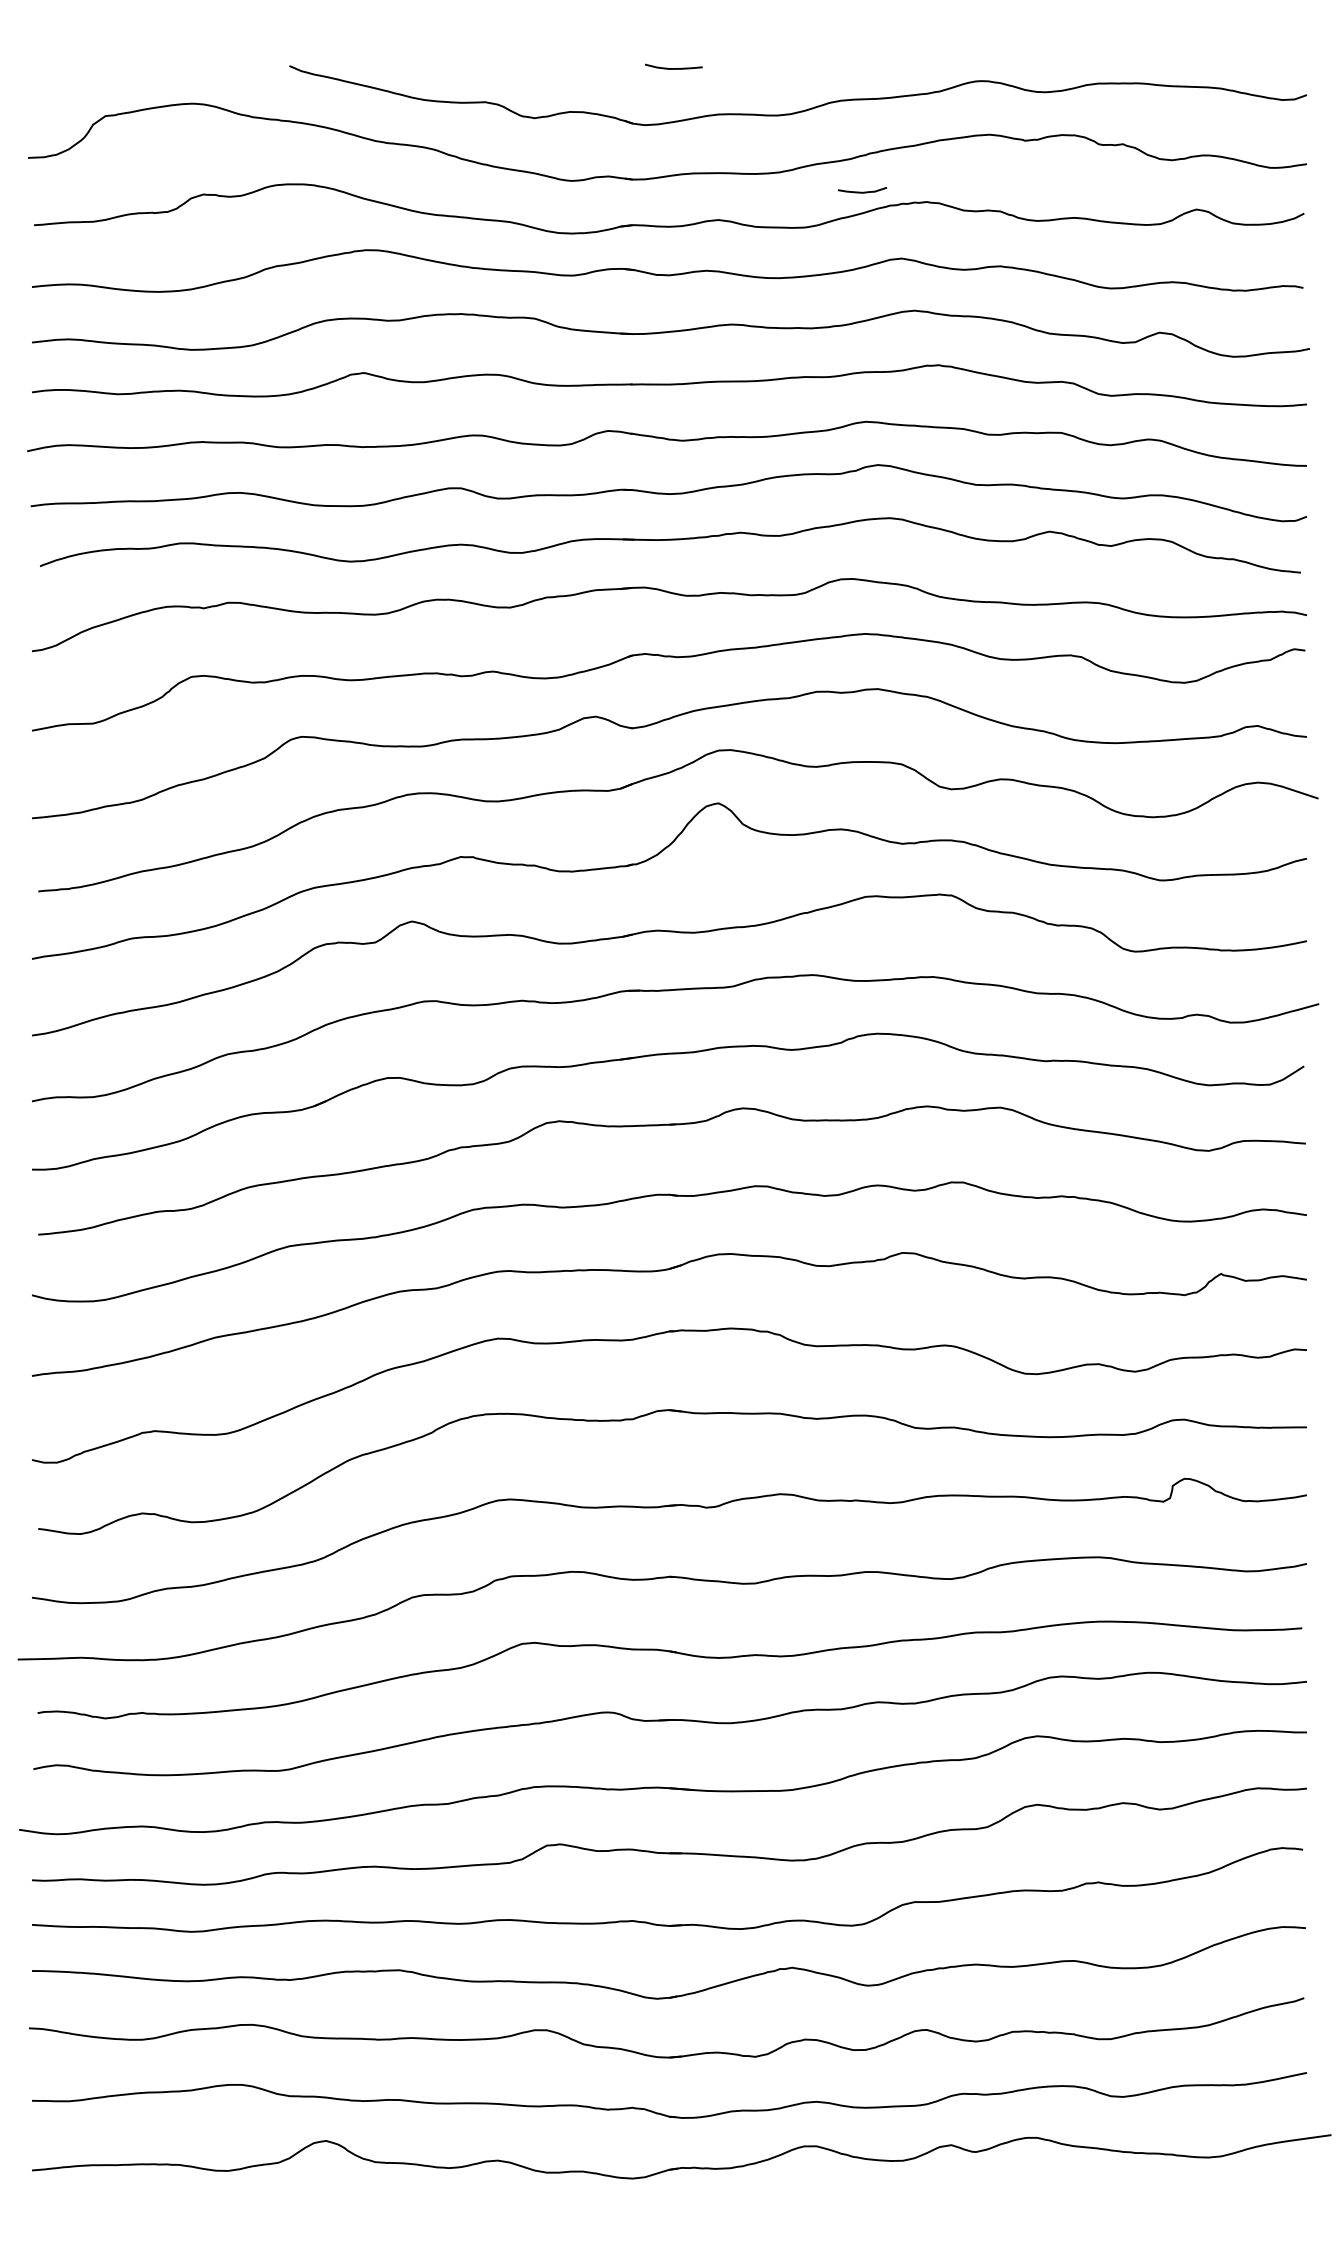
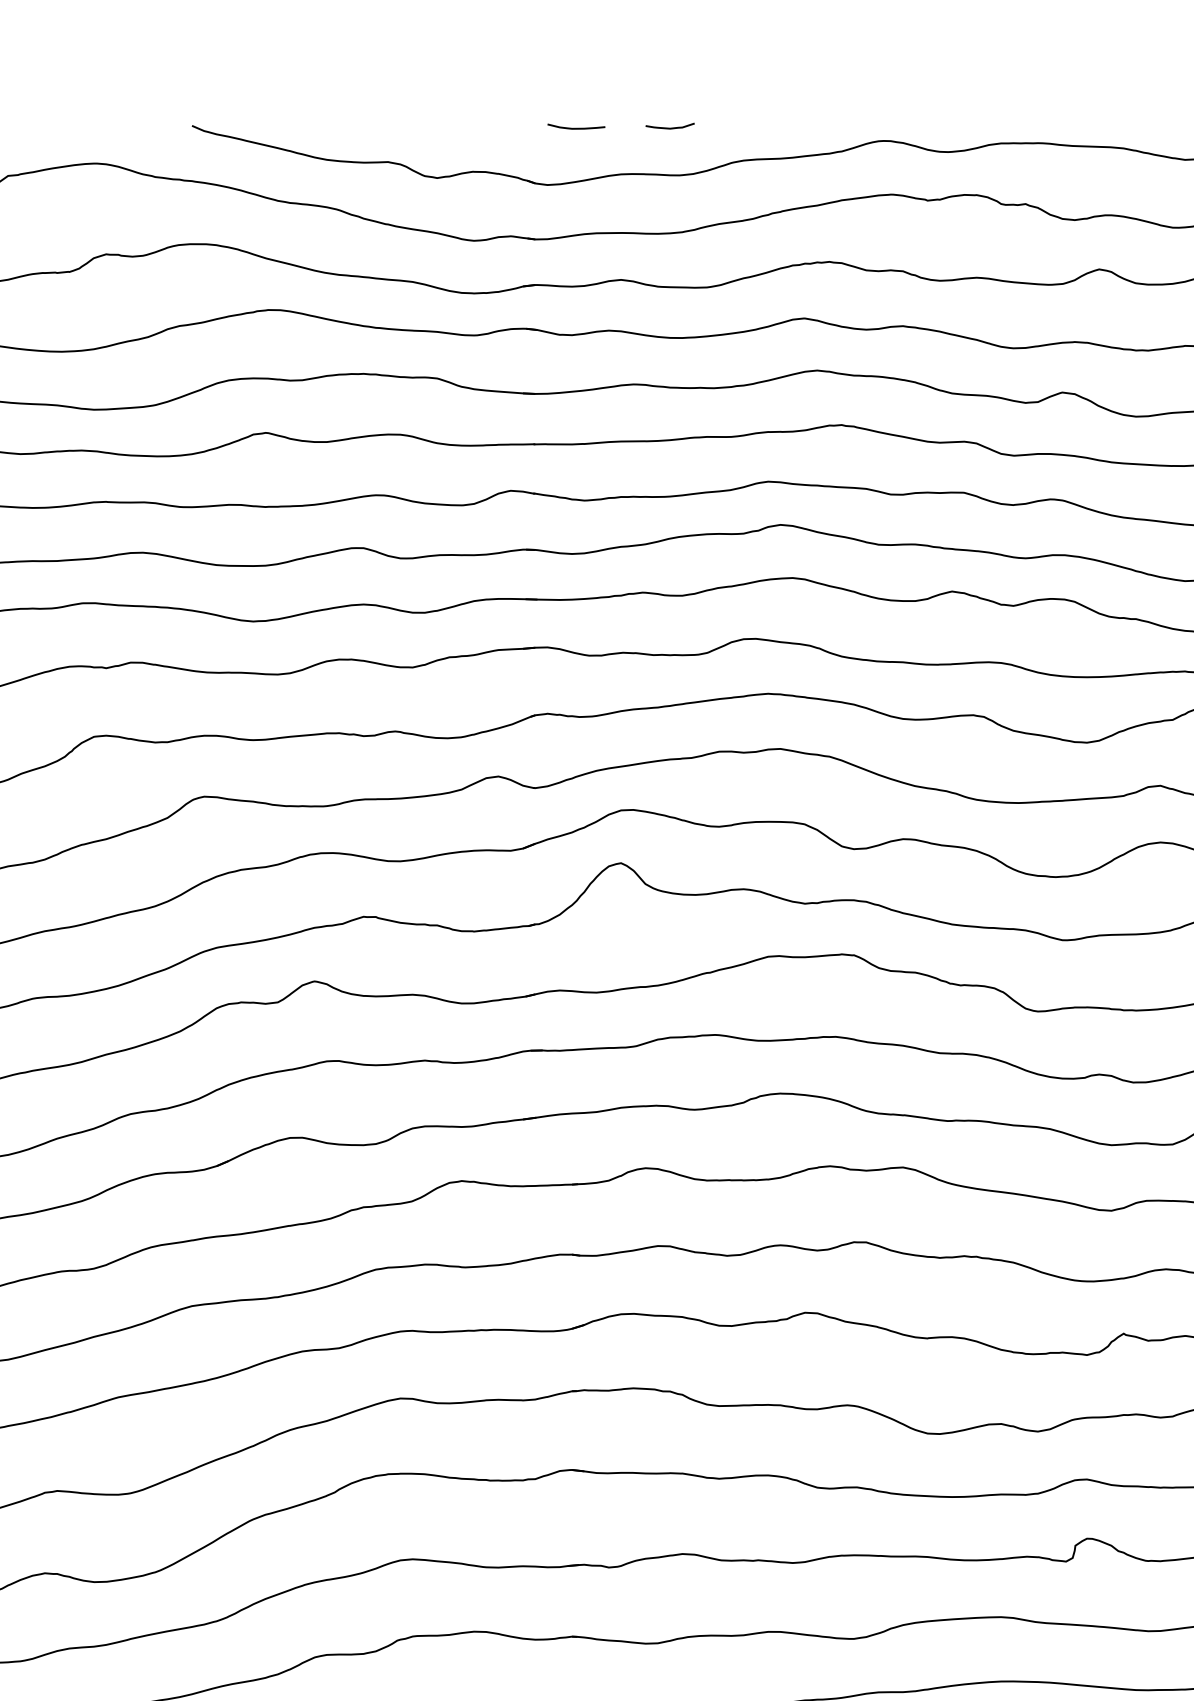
curve: (862, 191) -> (670, 127), moved

